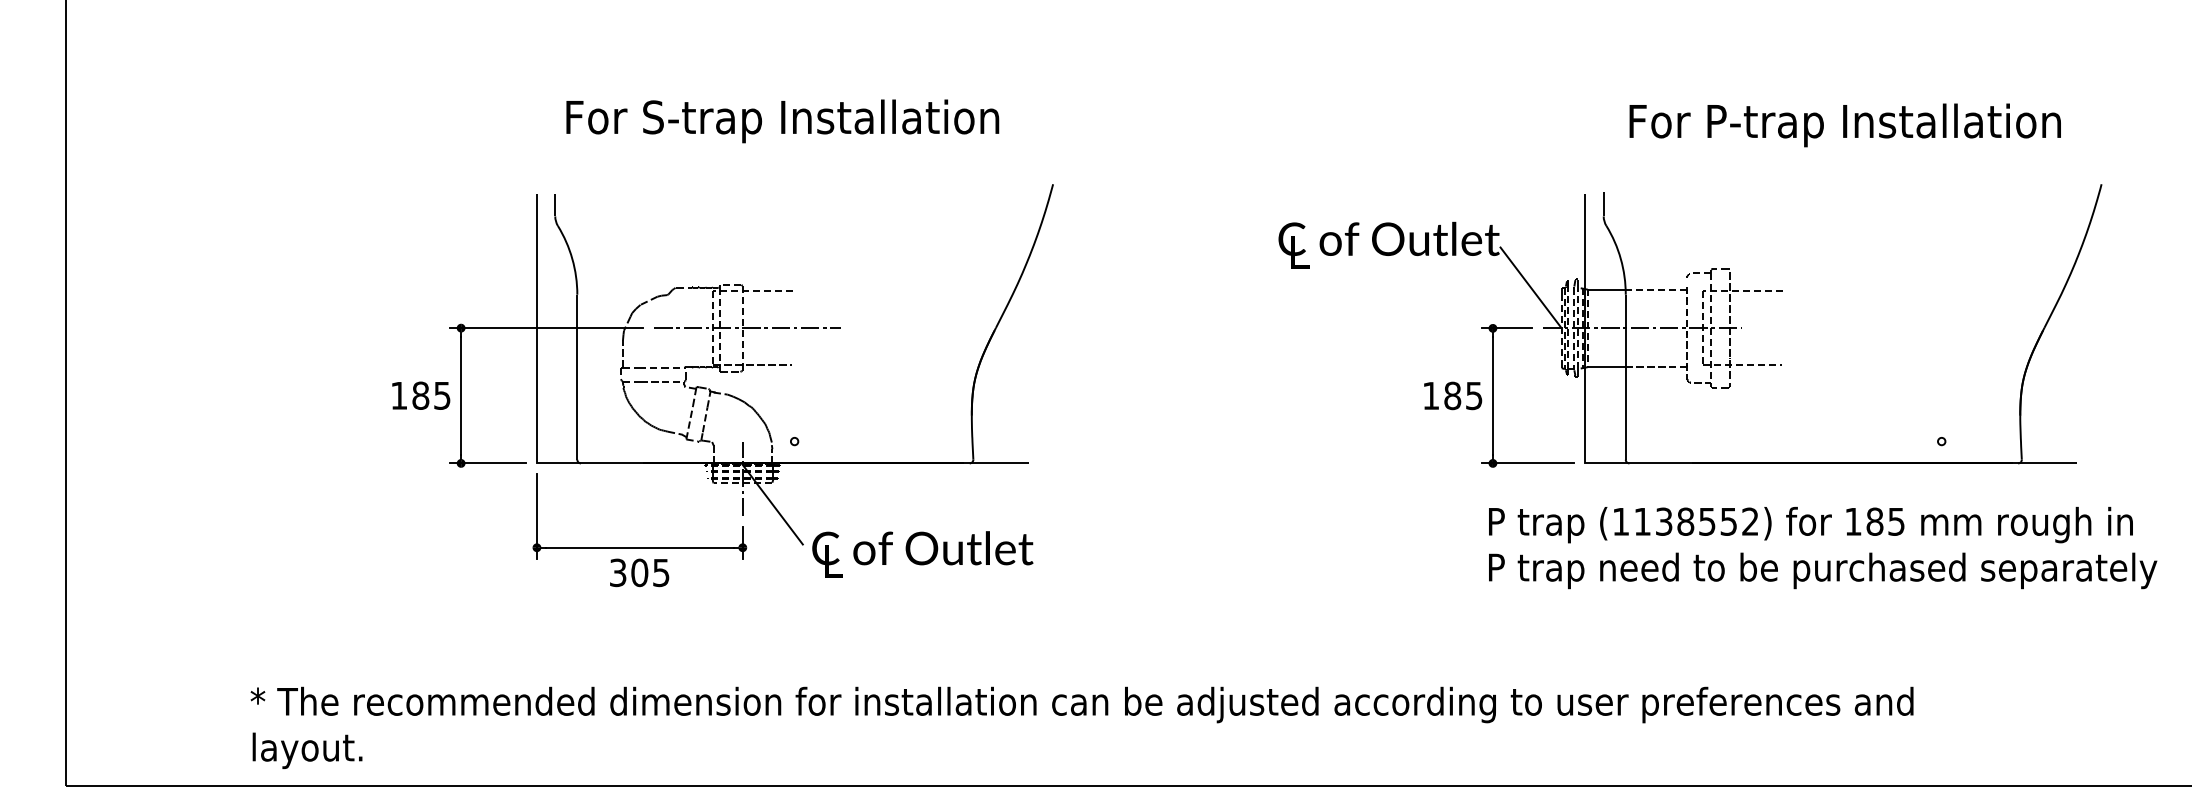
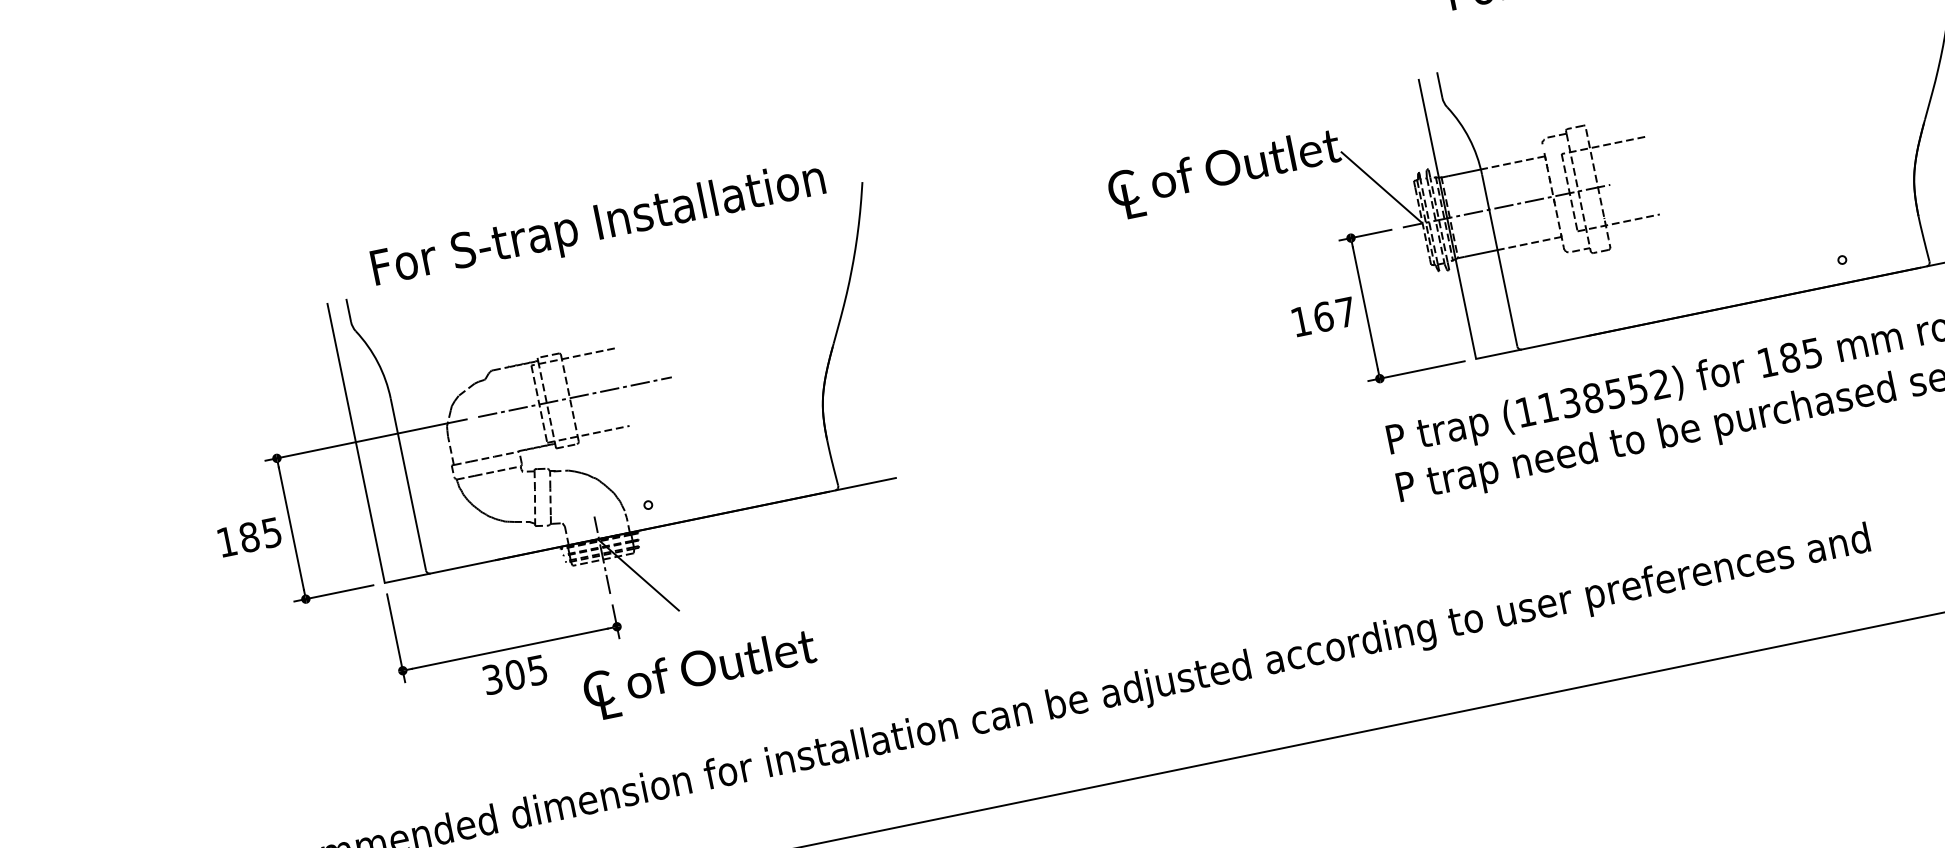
text: (782, 121) -> (598, 226), moved
text: (1463, 395) -> (1334, 314), 185 -> 167
text: (922, 554) -> (700, 674), moved

